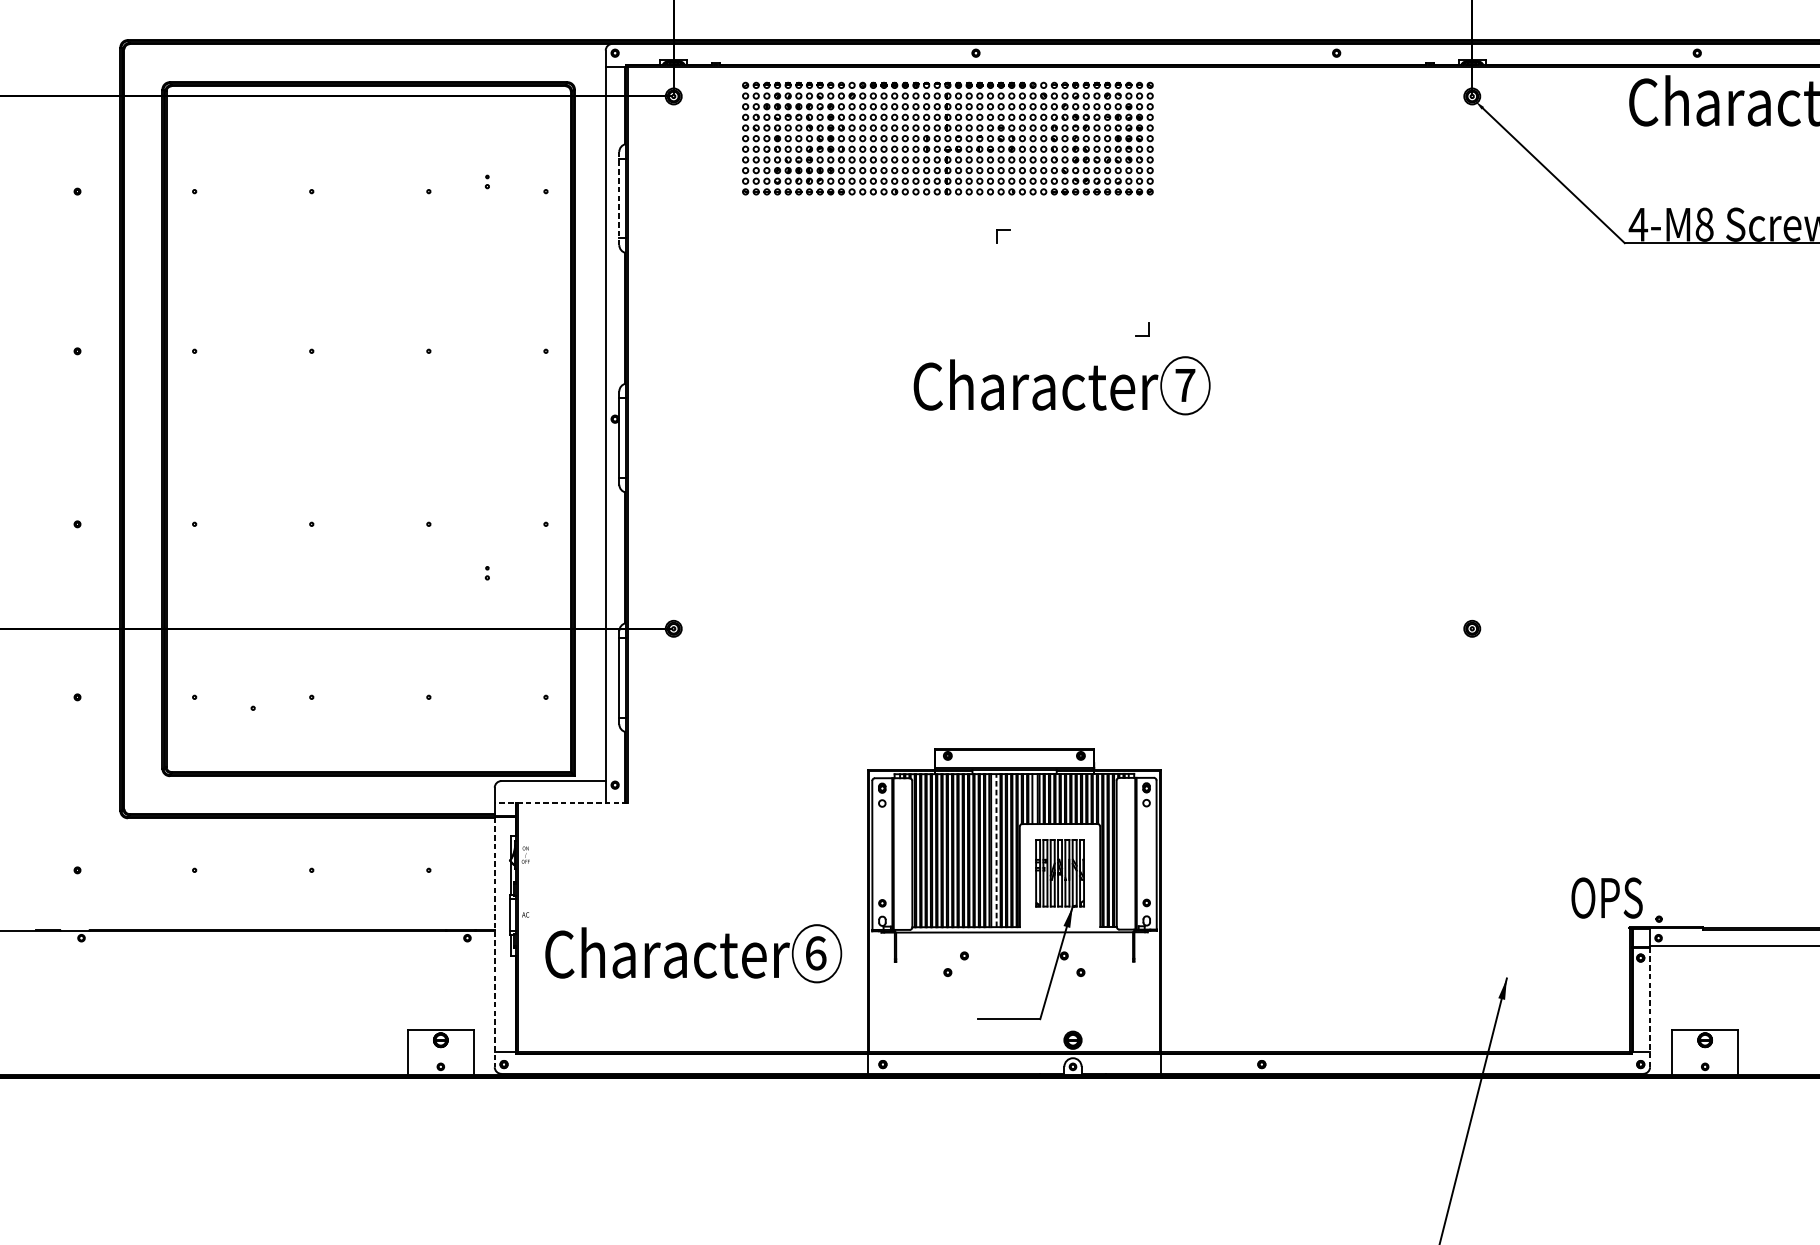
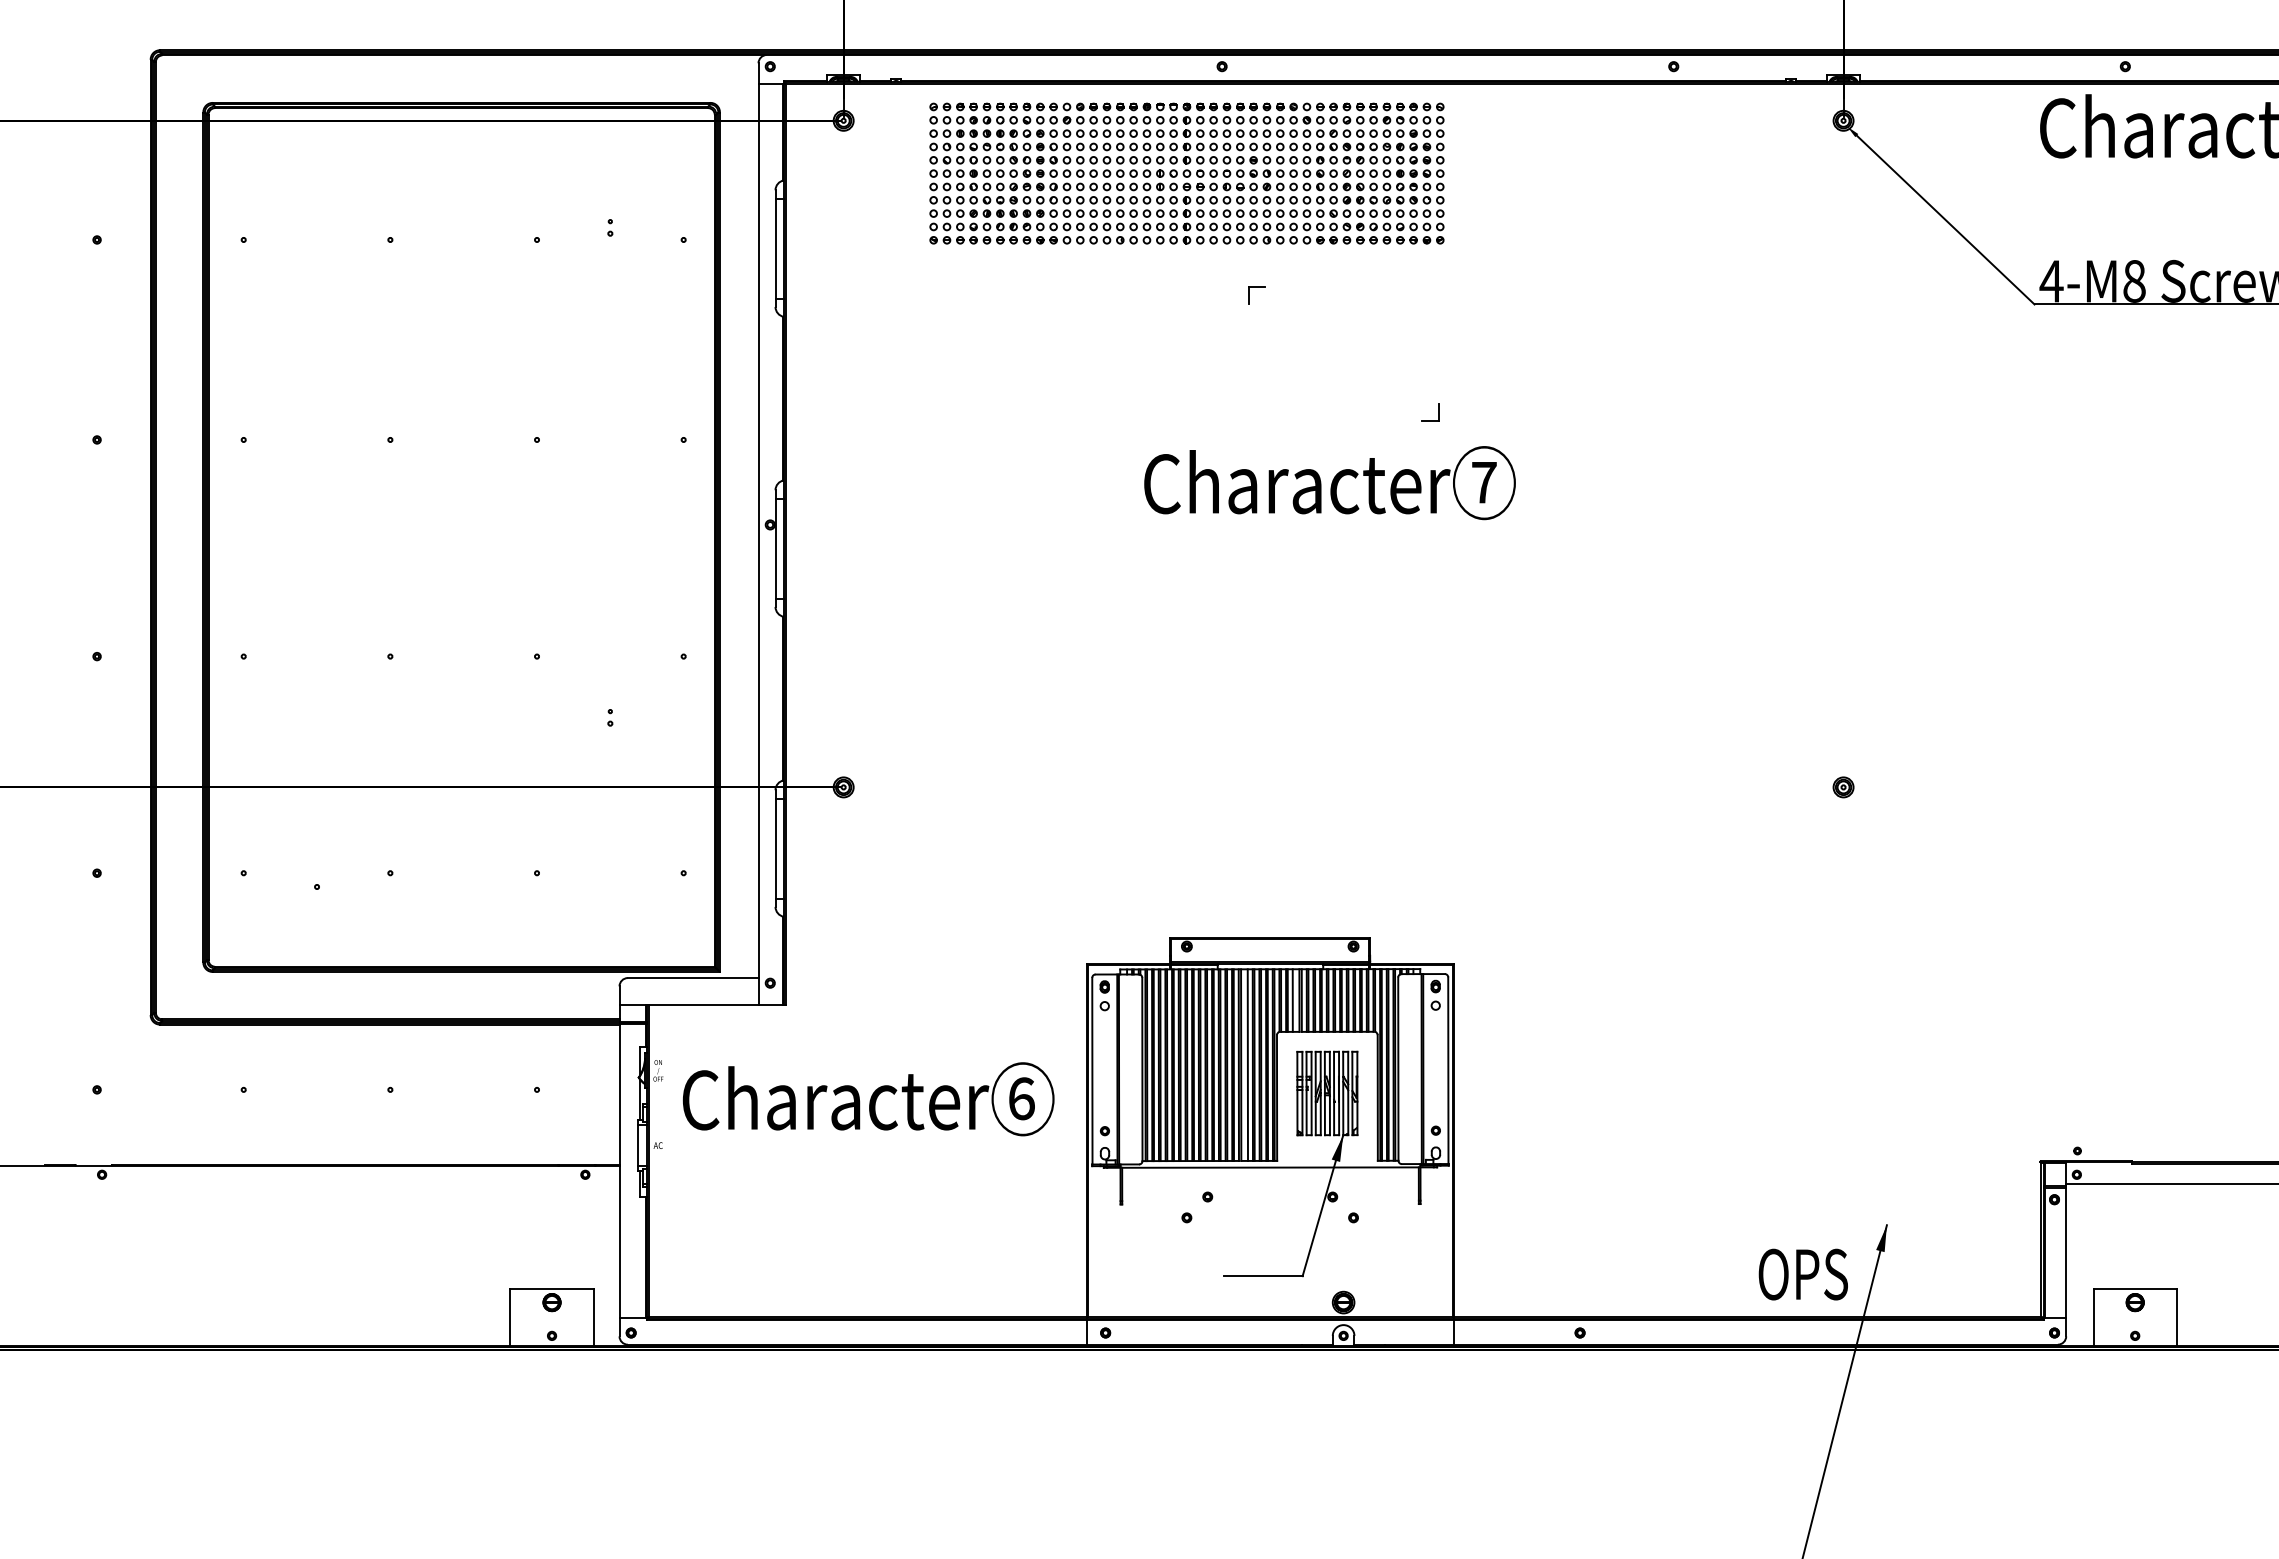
line: (619, 198) -> (775, 248), dashed -> solid
line: (561, 802) -> (702, 1005), dashed -> solid
line: (996, 850) -> (1247, 1065), dashed -> solid
text: (1606, 898) -> (1802, 1274), moved
line: (494, 942) -> (619, 1180), dashed -> solid
text: (693, 953) -> (868, 1099), moved
line: (1650, 1007) -> (2066, 1261), dashed -> solid

